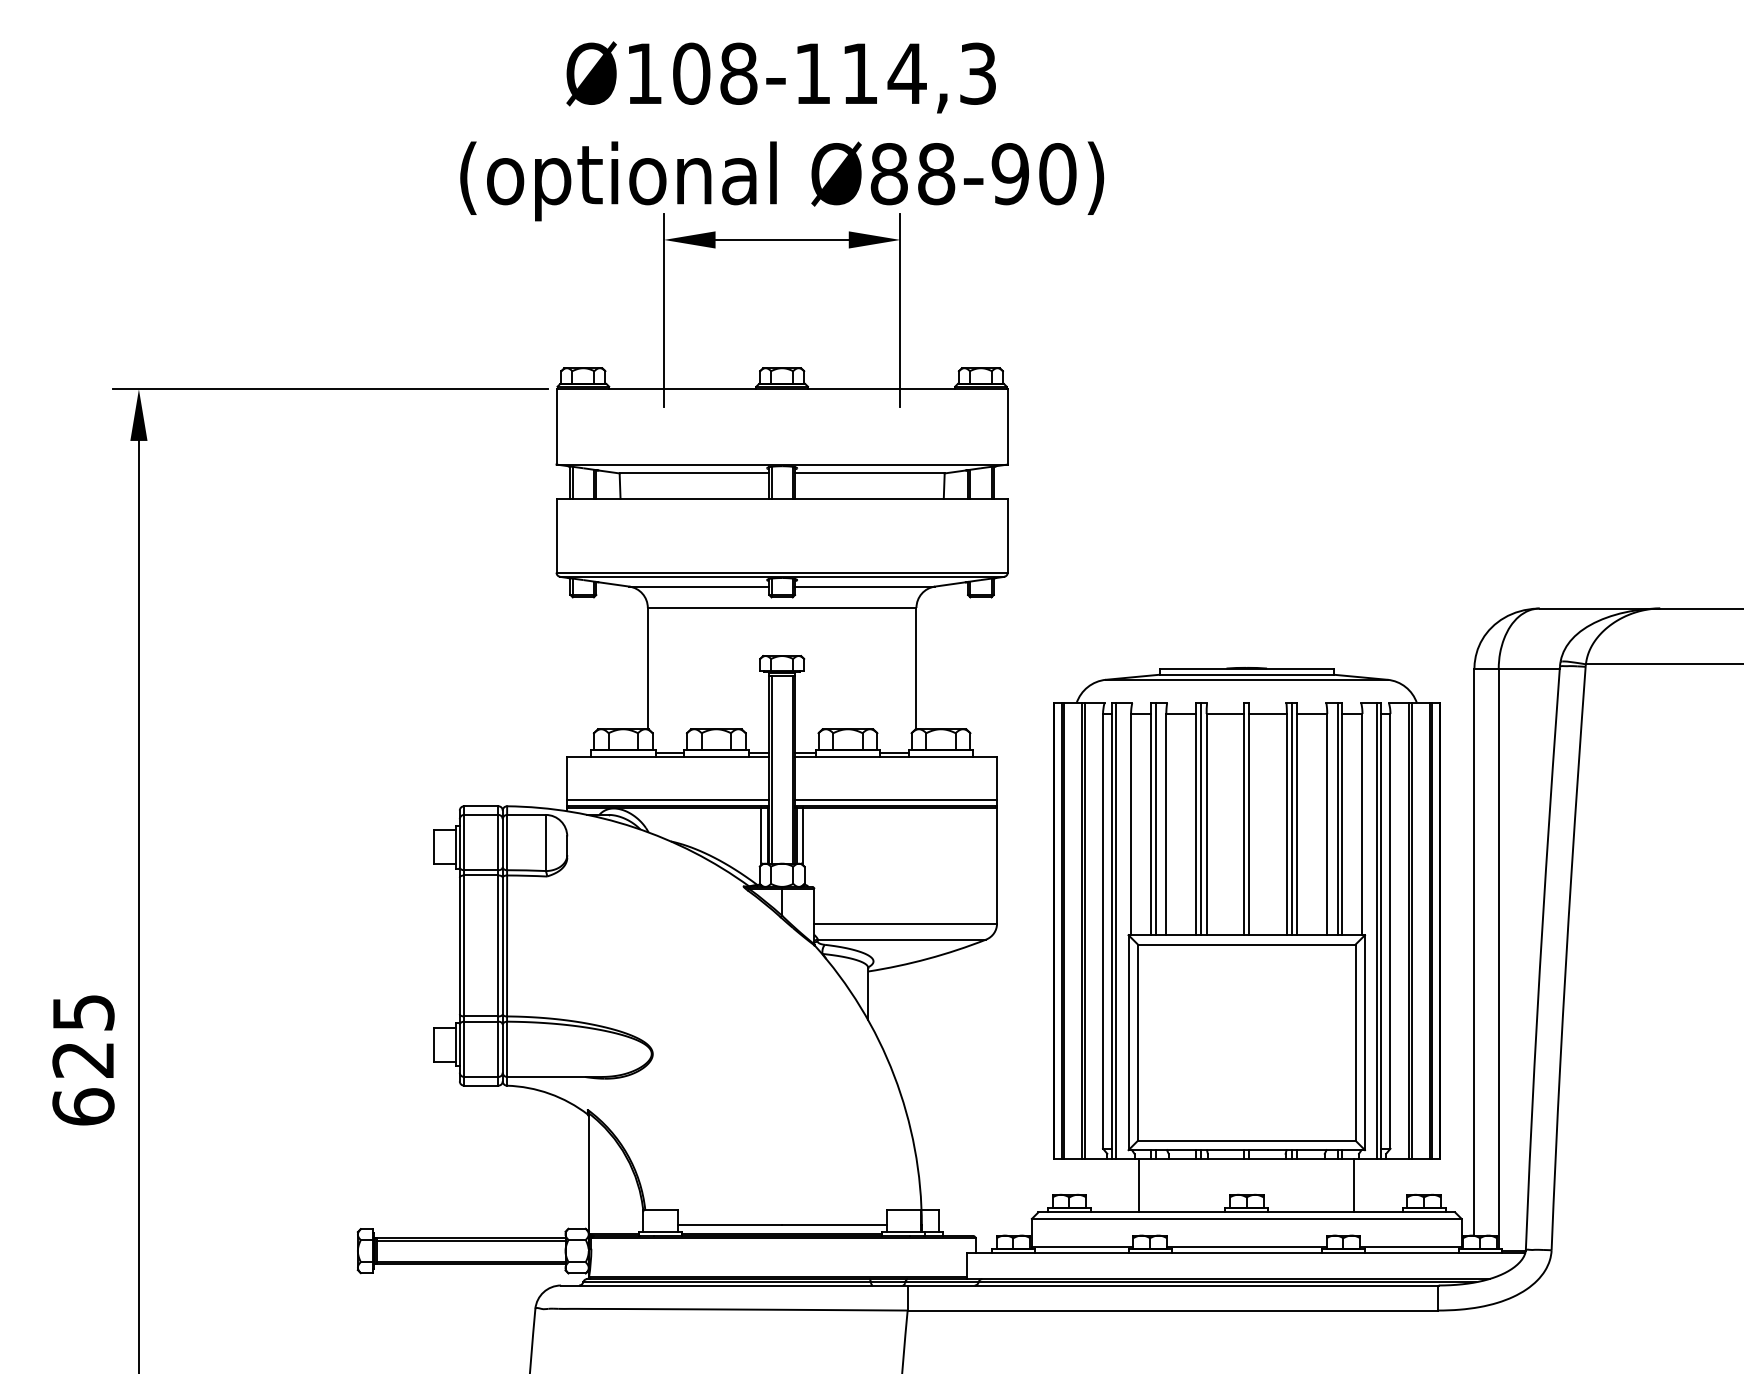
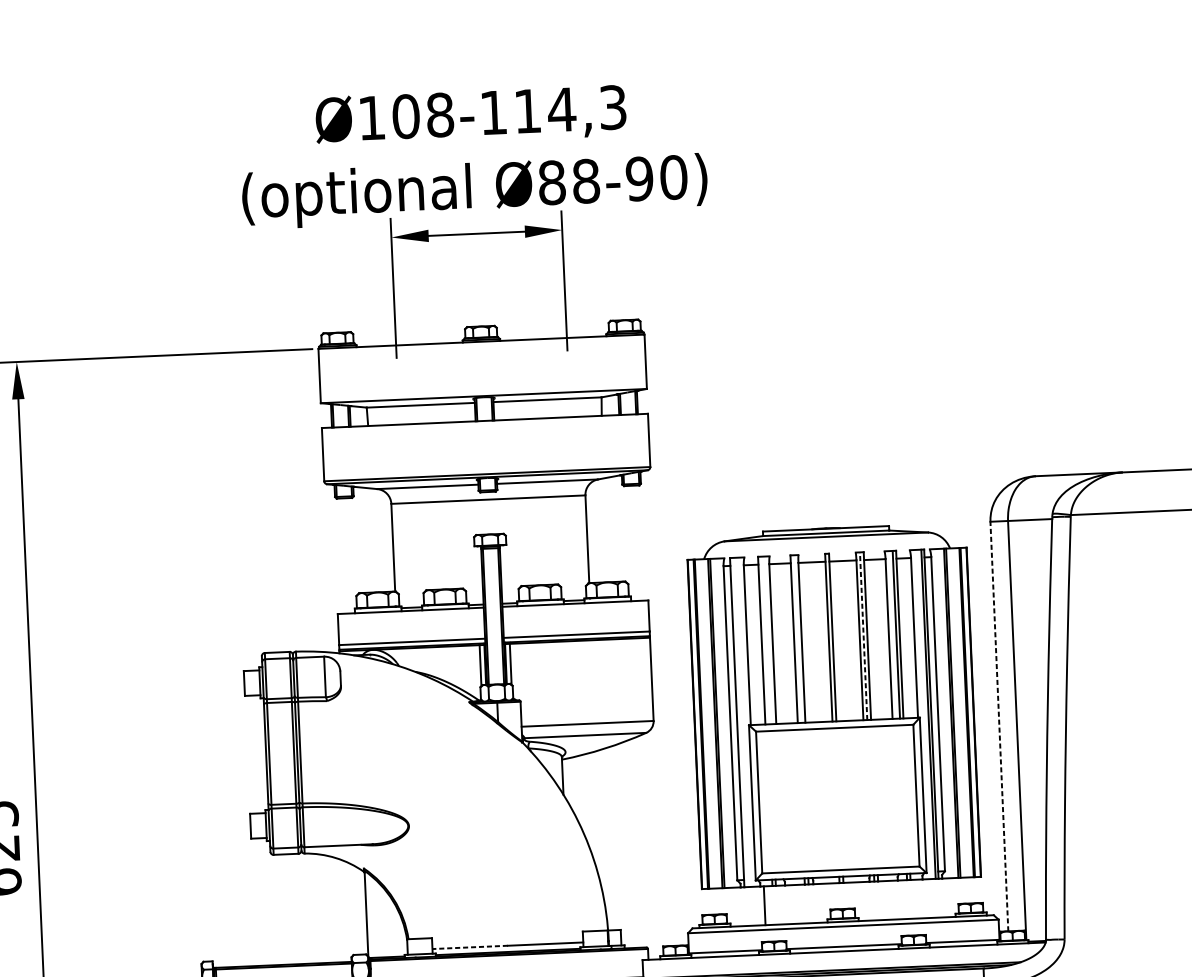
line: (1292, 818) -> (863, 635), solid -> dashed
line: (1155, 819) -> (764, 640), removed
line: (1201, 819) -> (798, 639), removed
line: (1116, 930) -> (740, 722), removed
line: (1474, 951) -> (999, 726), solid -> dashed
line: (1354, 1185) -> (920, 898), removed
line: (729, 1225) -> (469, 947), solid -> dashed

